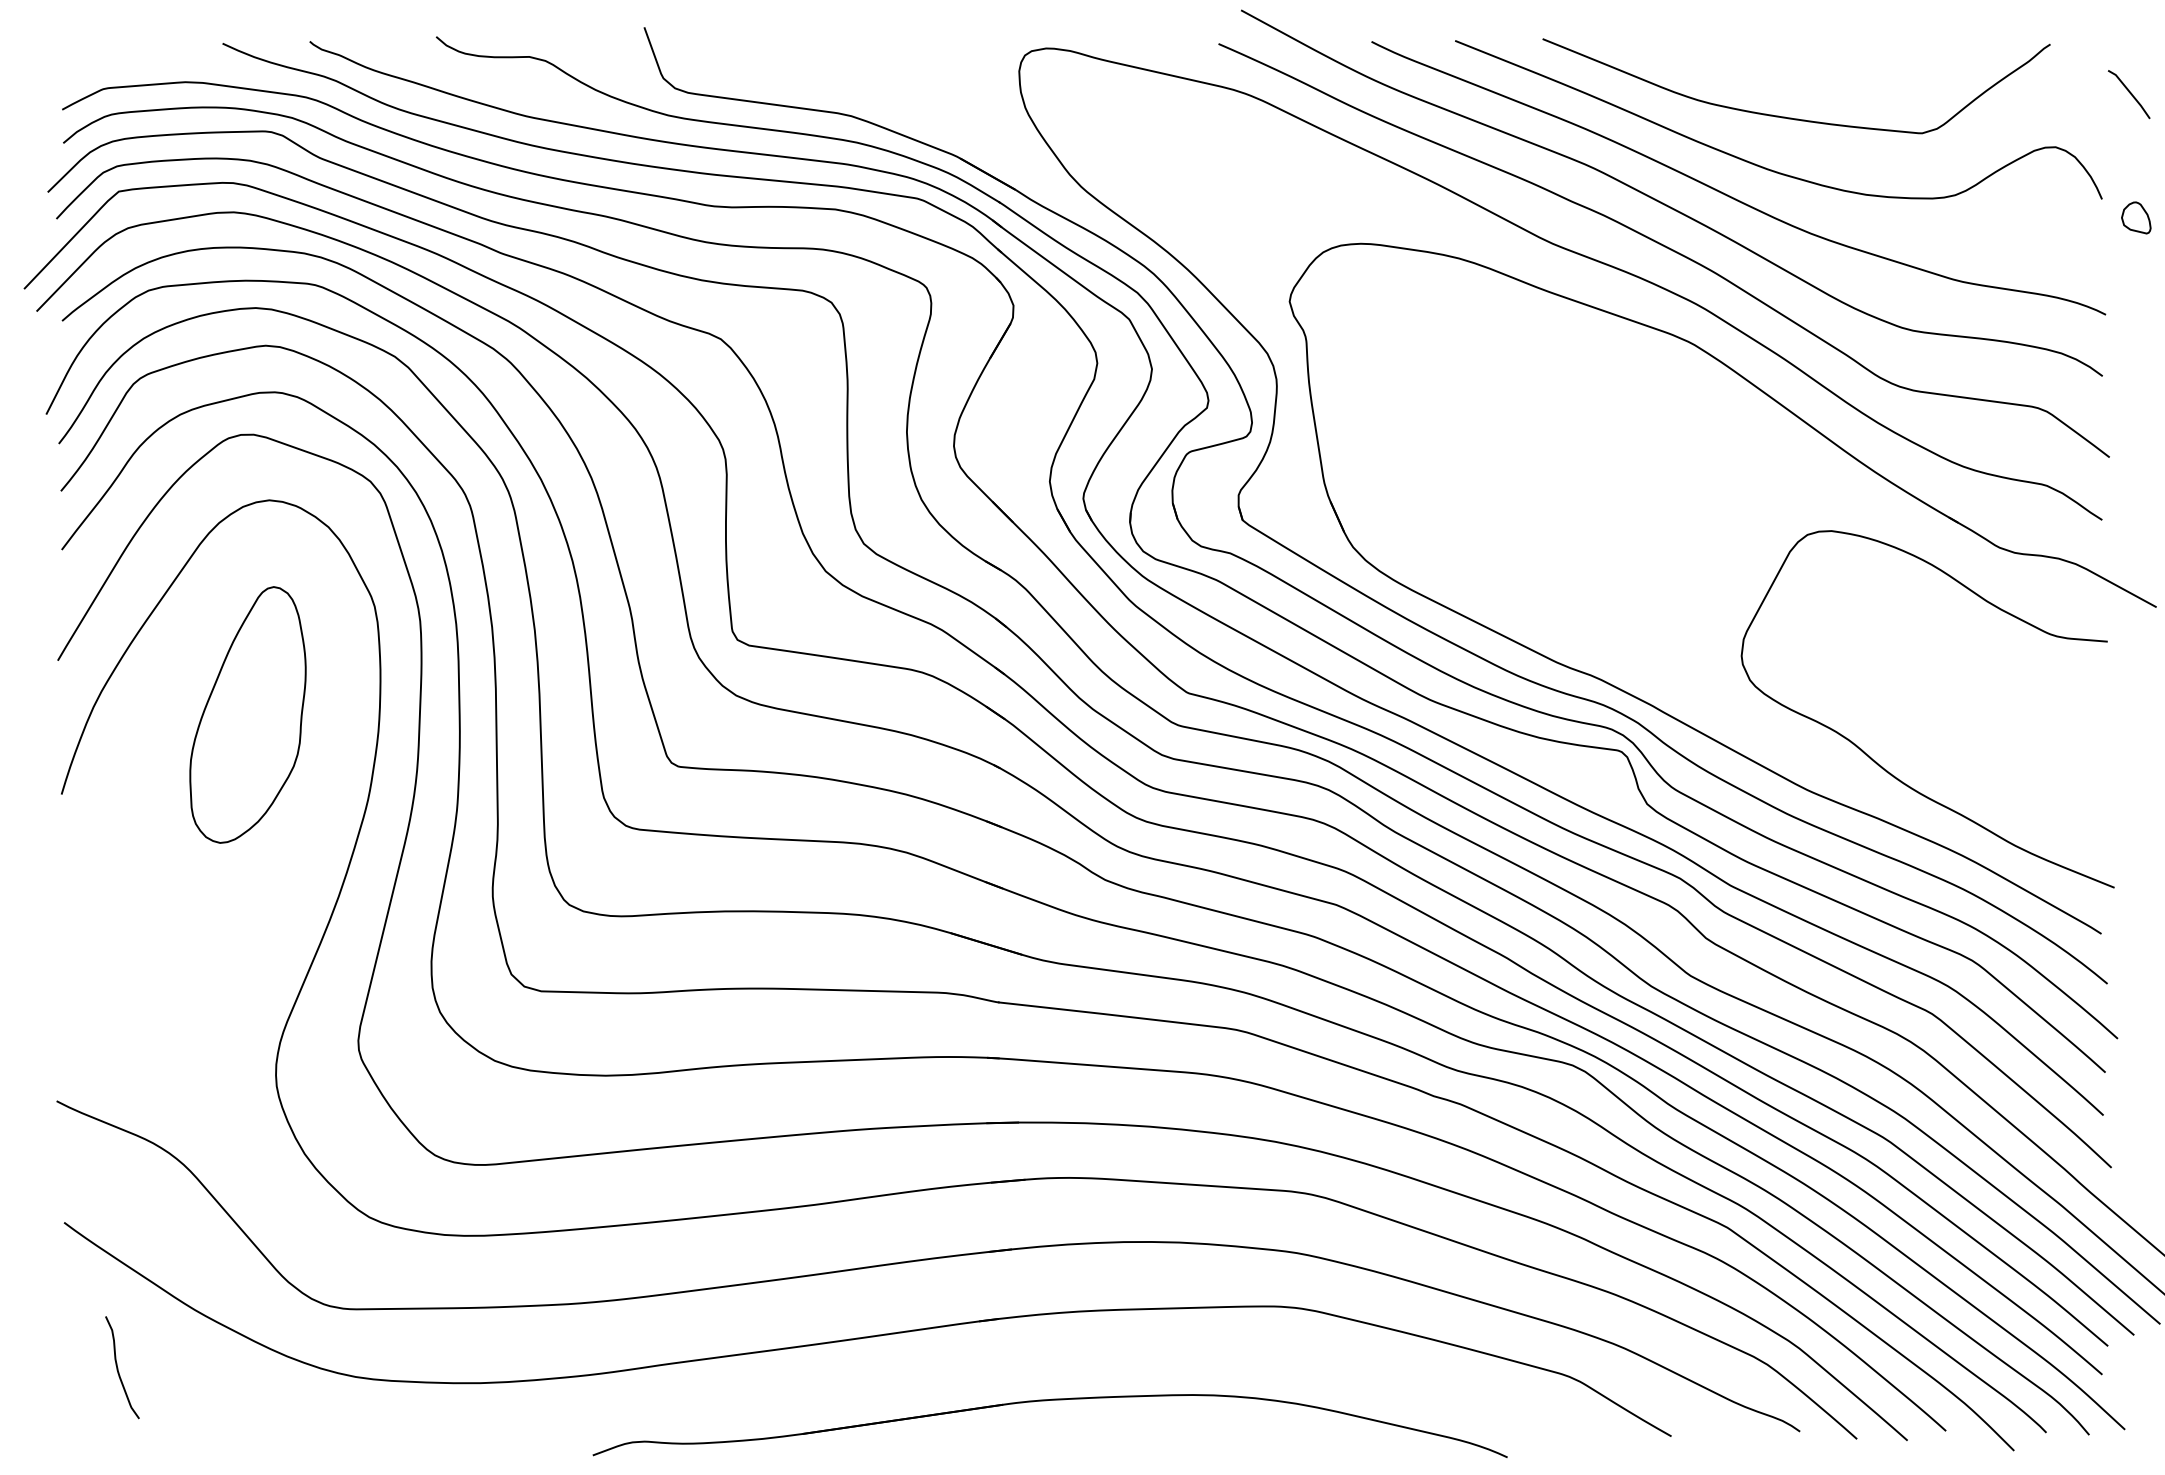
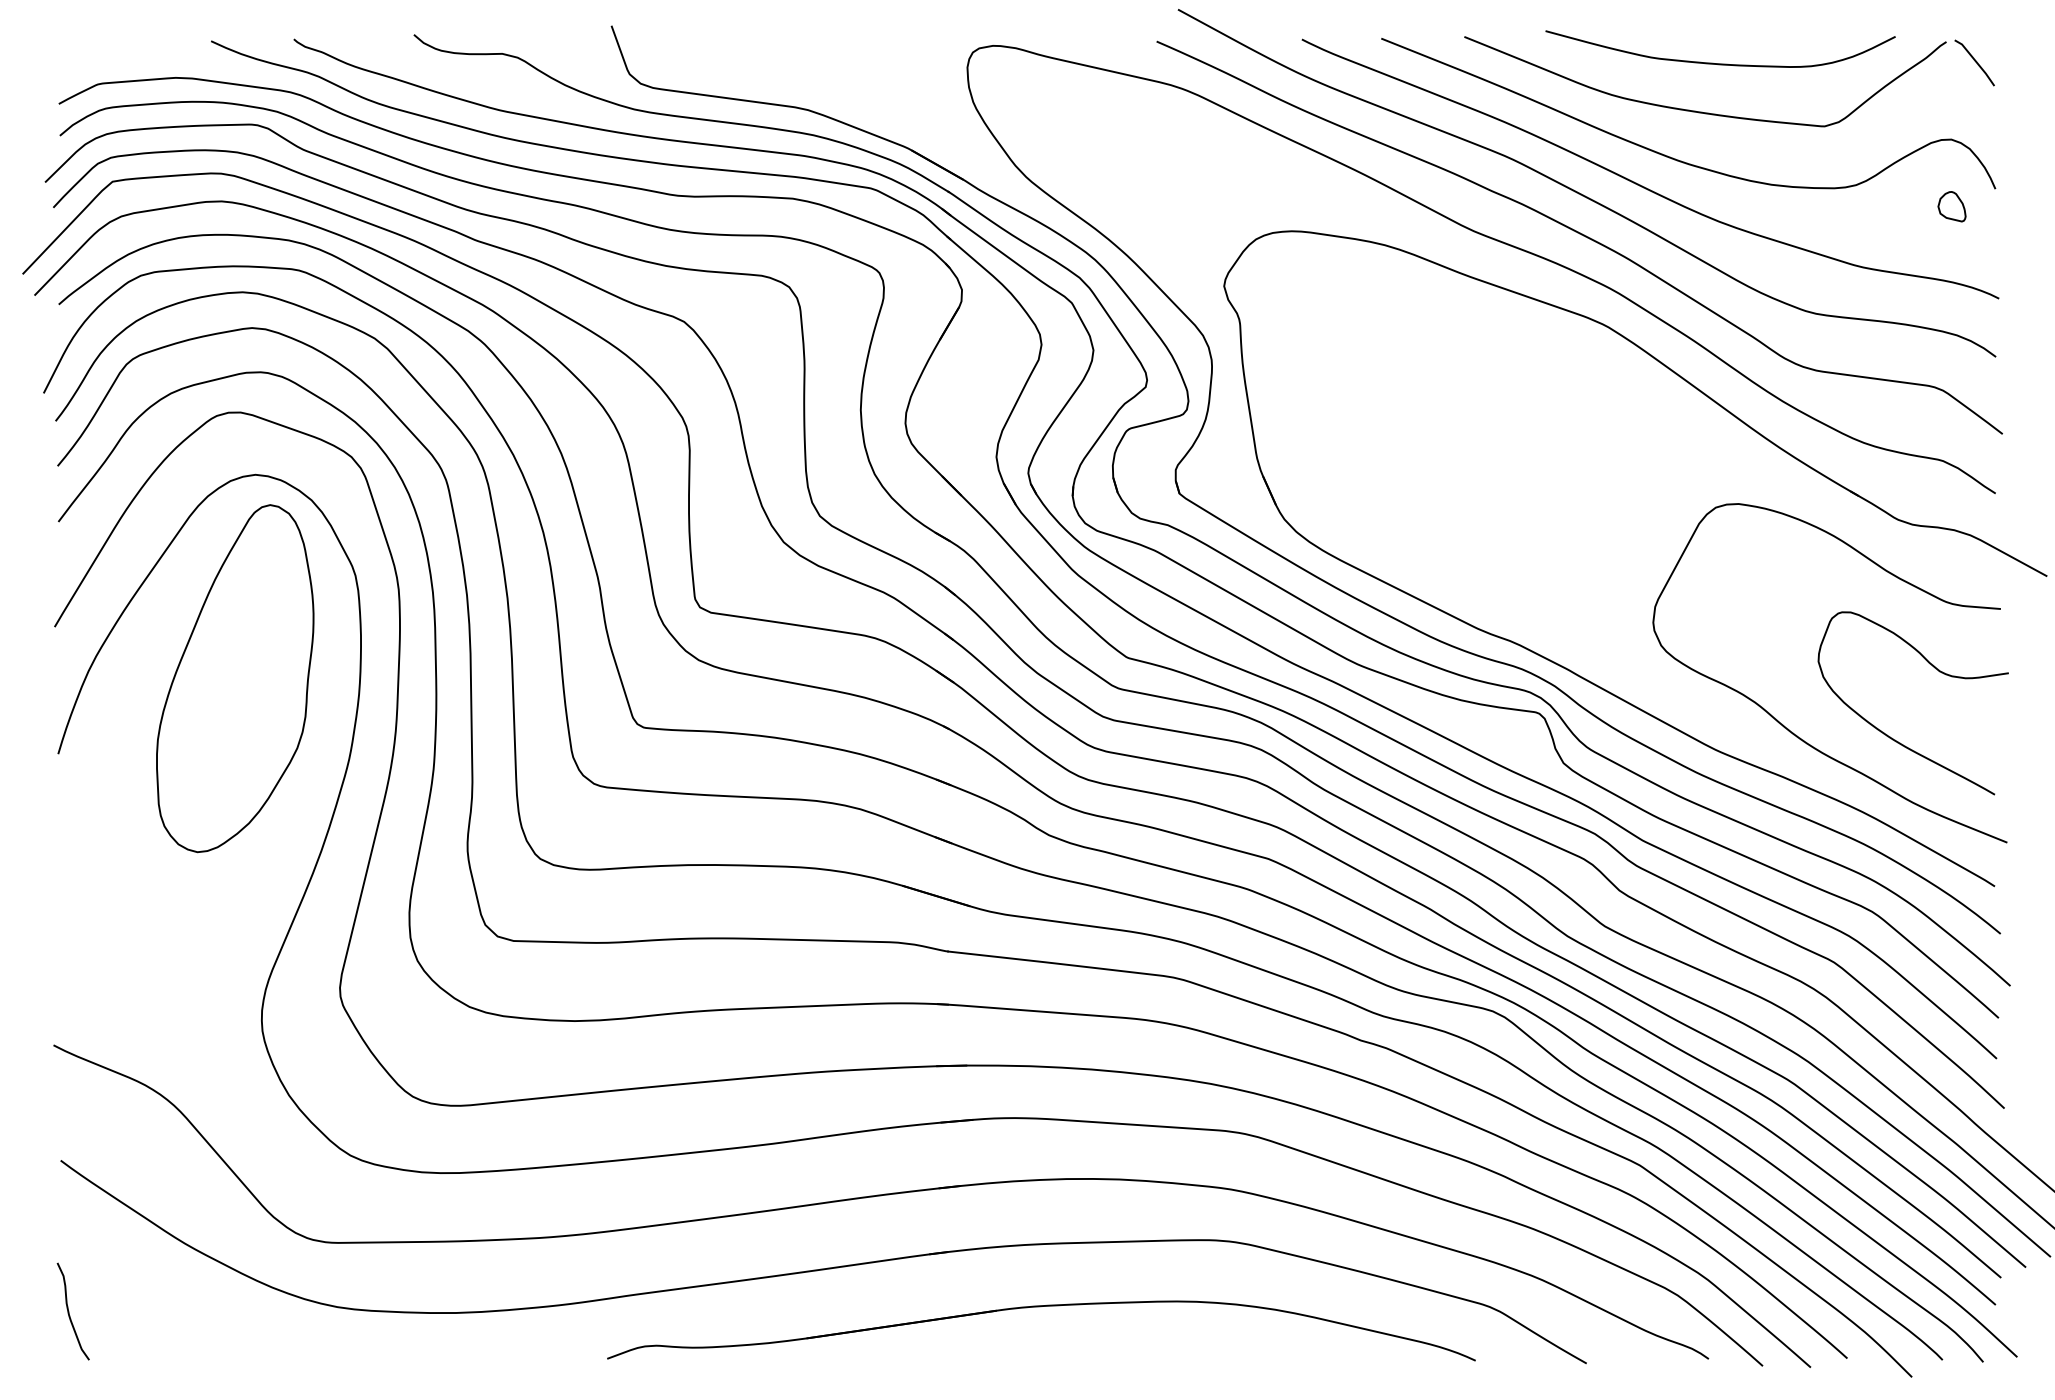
curve: (1810, 66) -> (1718, 62), added
line: (2129, 93) -> (1975, 62), moved
part: (2136, 217) -> (1952, 206), moved
curve: (2040, 706) -> (1937, 670), added
part: (247, 714) -> (234, 678), size x1.43
curve: (118, 1367) -> (69, 1311), moved
part: (1046, 1401) -> (1037, 1307), moved

